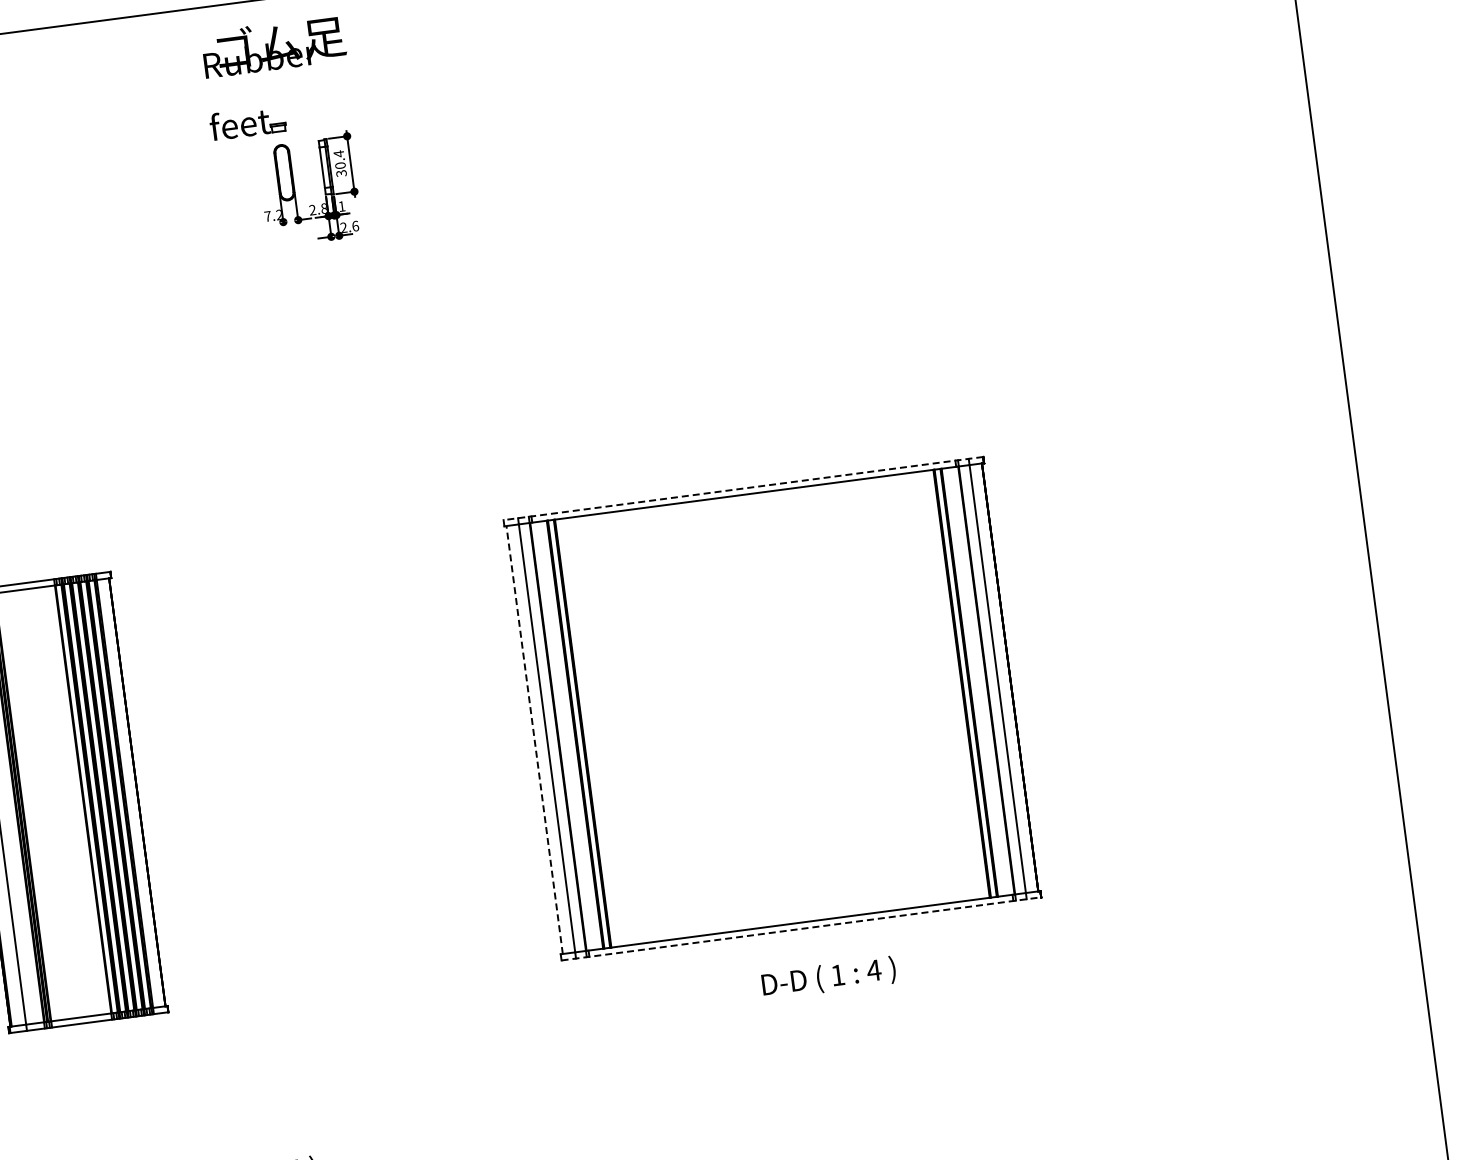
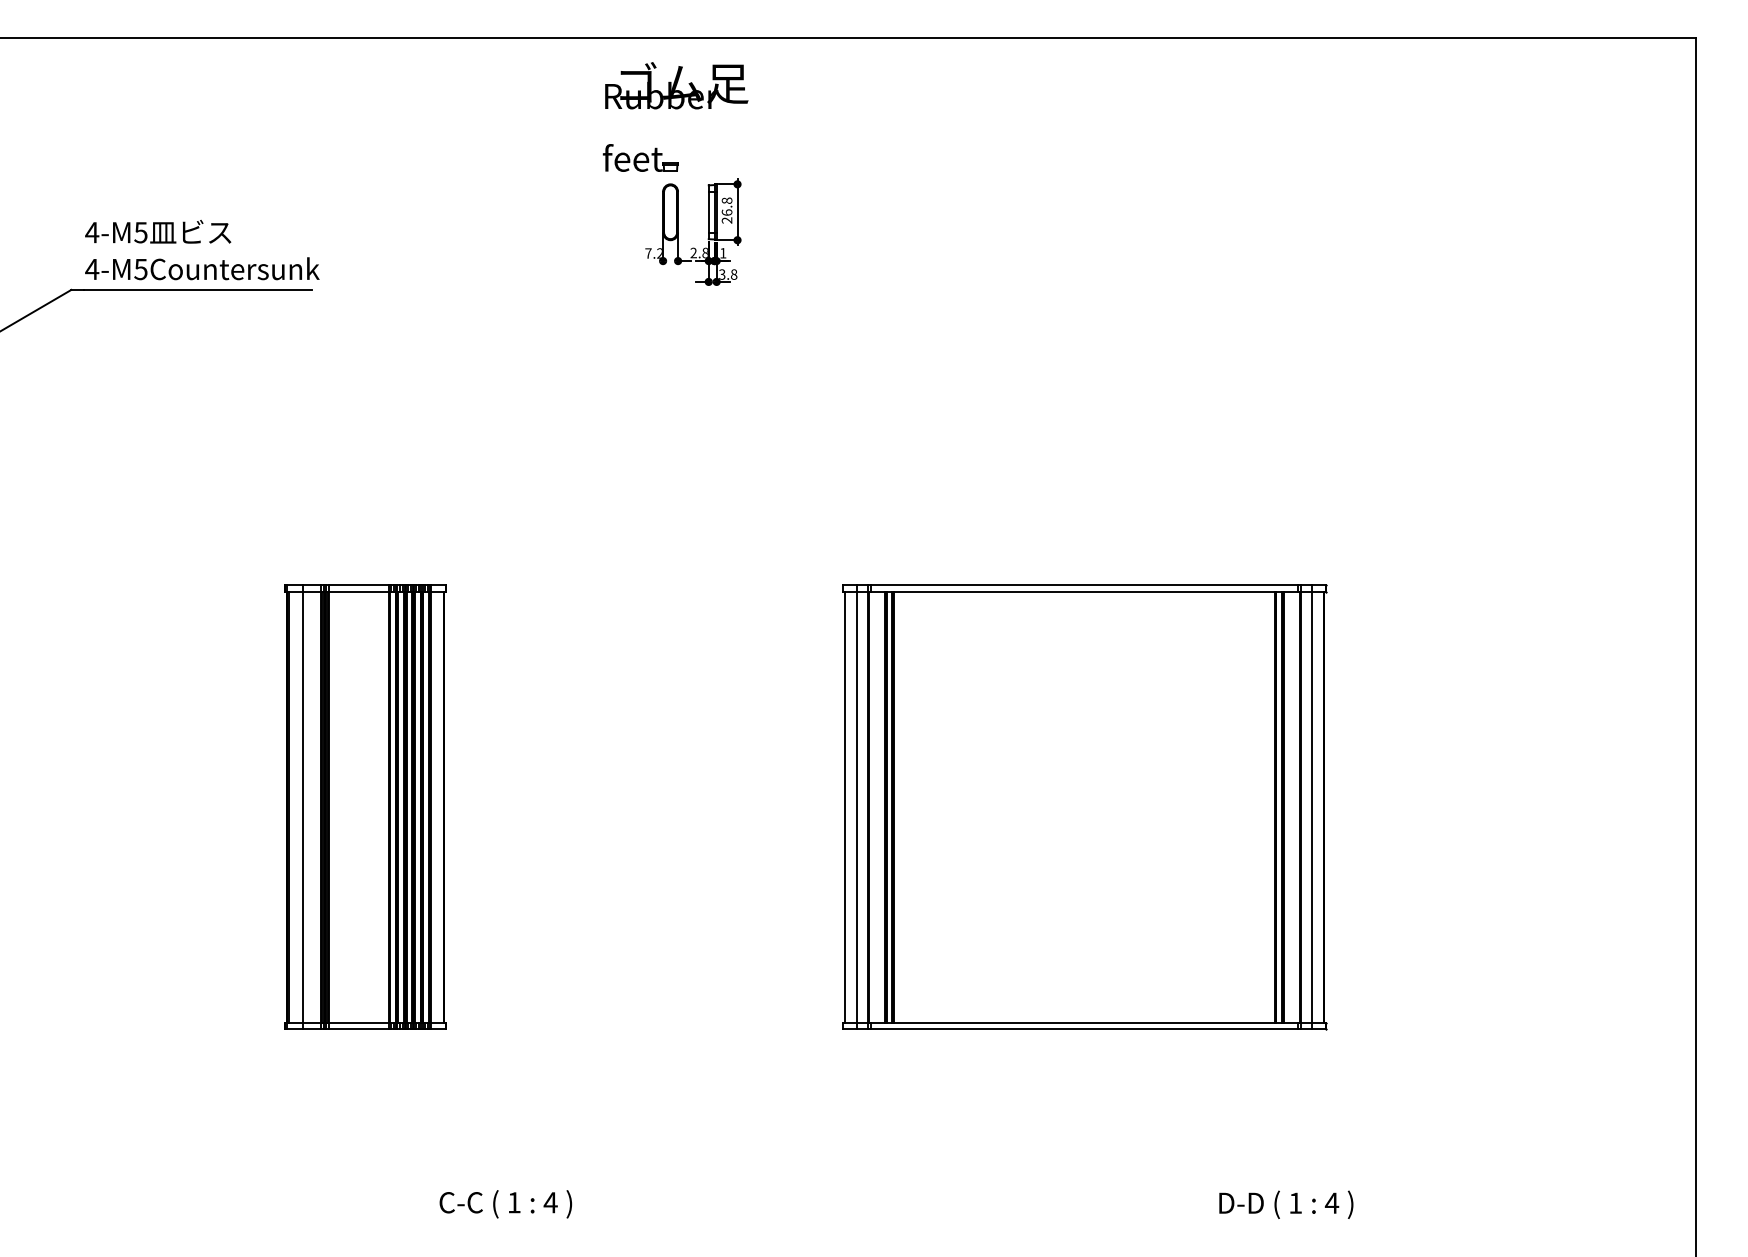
text: (339, 163) -> (726, 210), 30.4 -> 26.8
text: (349, 226) -> (728, 274), 2.6 -> 3.8
line: (743, 488) -> (1084, 585), dashed -> solid
line: (534, 740) -> (844, 807), dashed -> solid
line: (801, 928) -> (1084, 1029), dashed -> solid
text: (829, 977) -> (1286, 1204), moved

